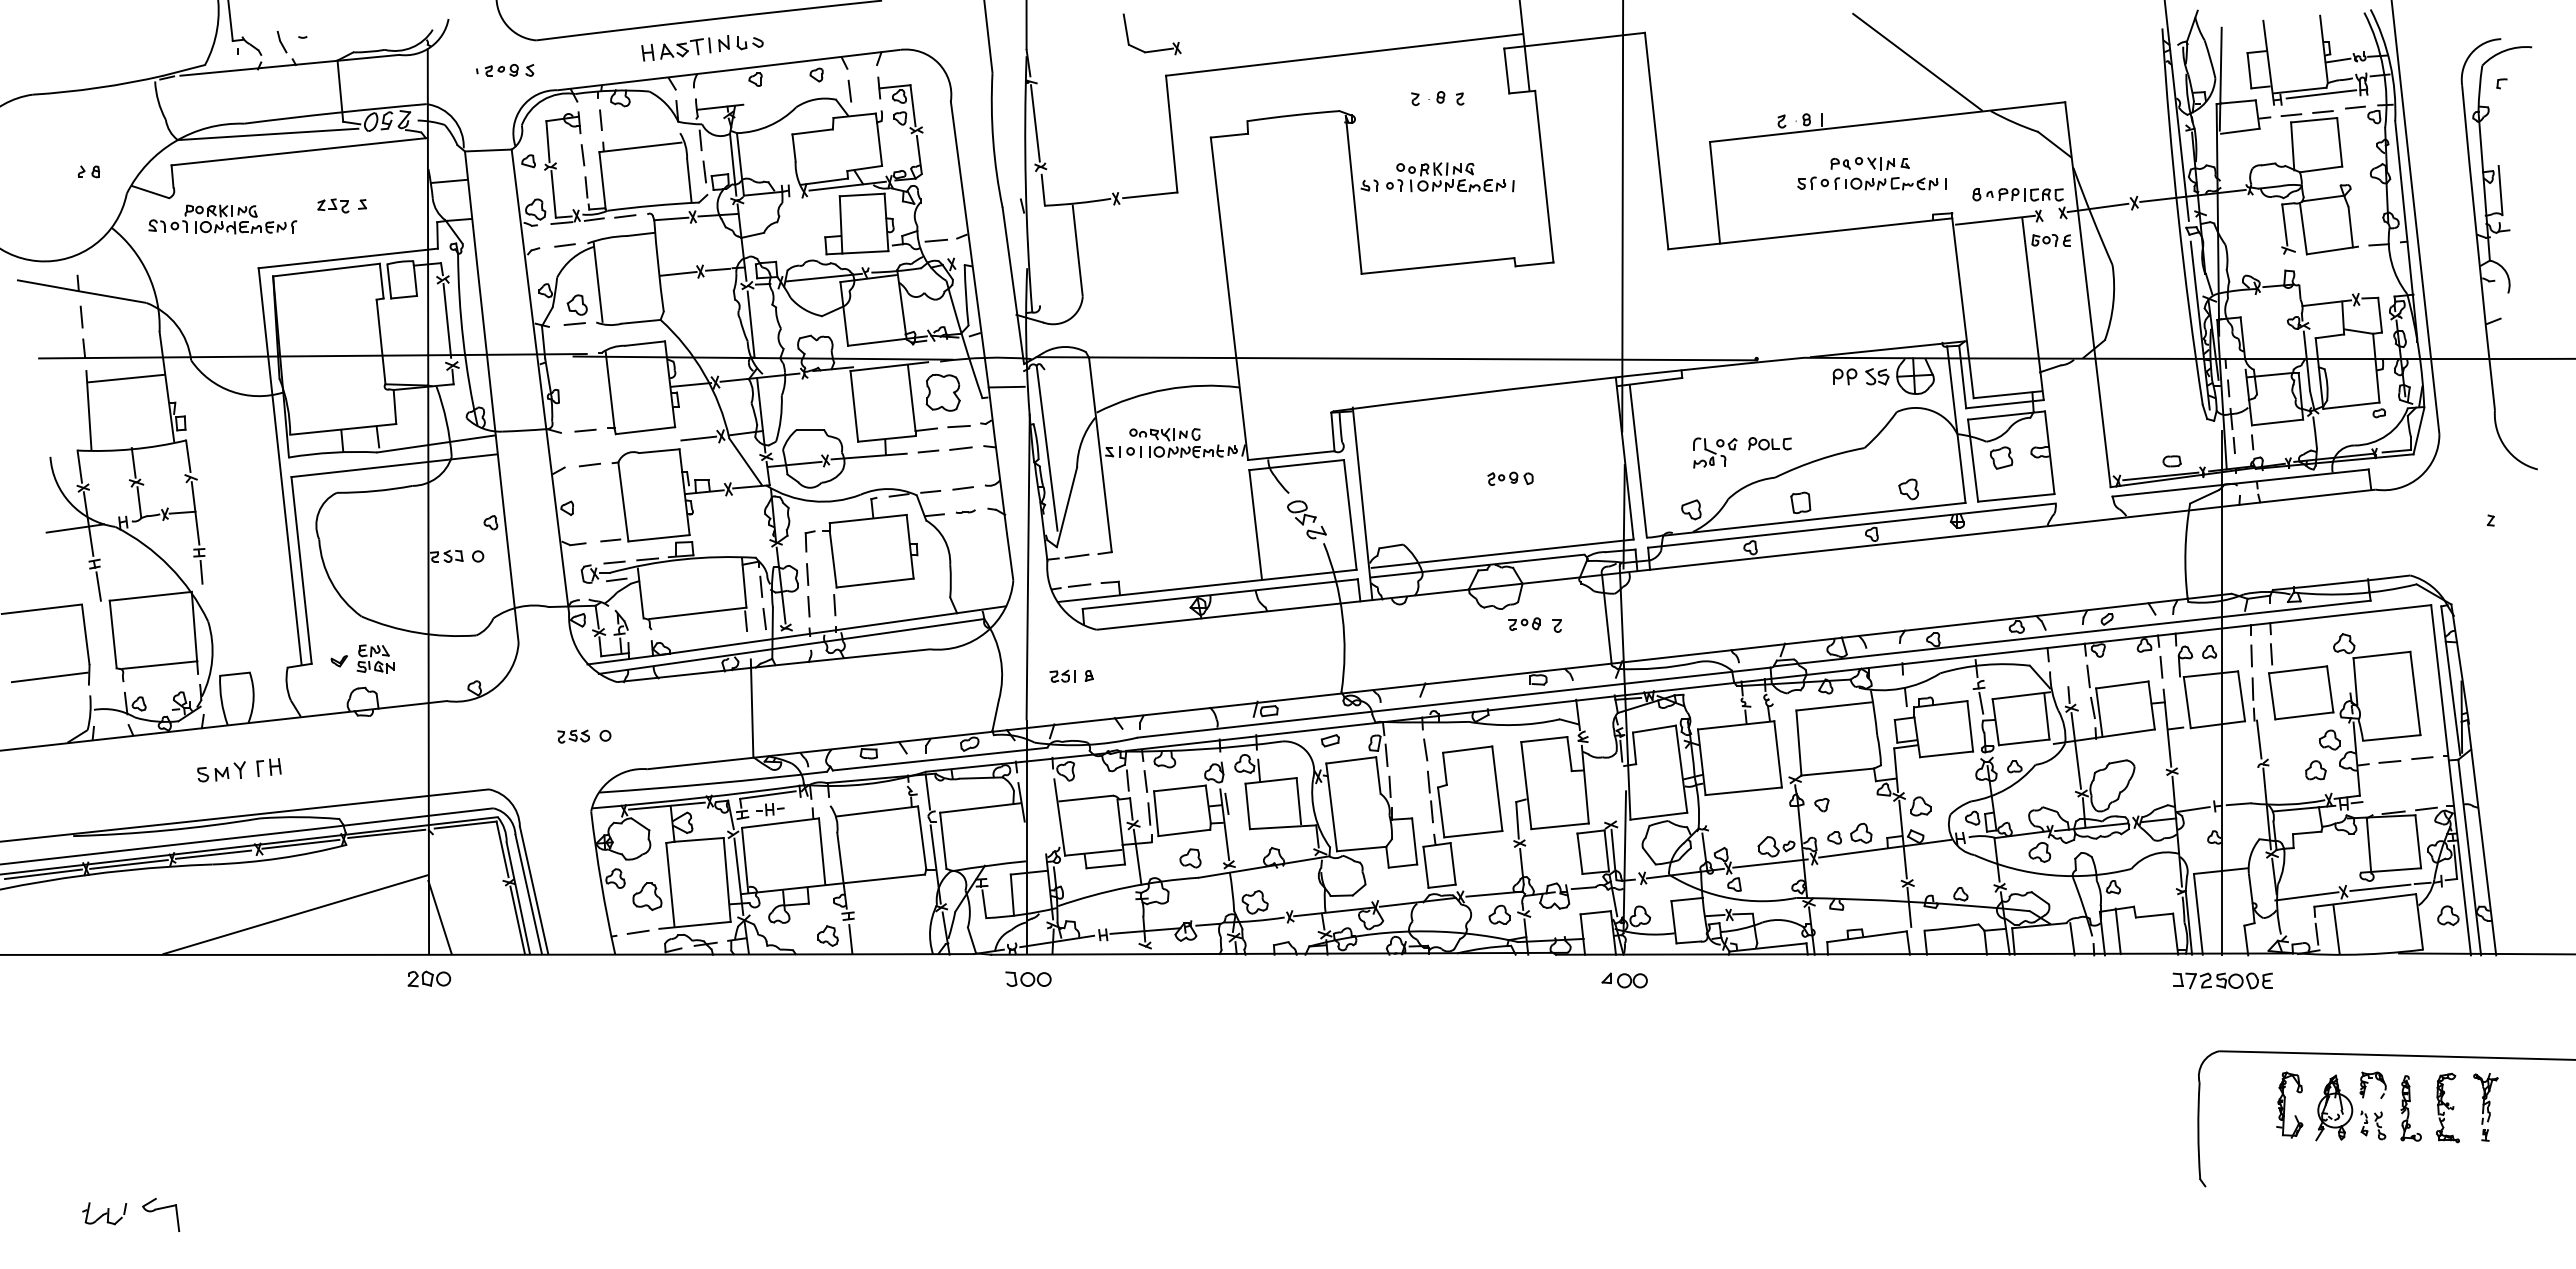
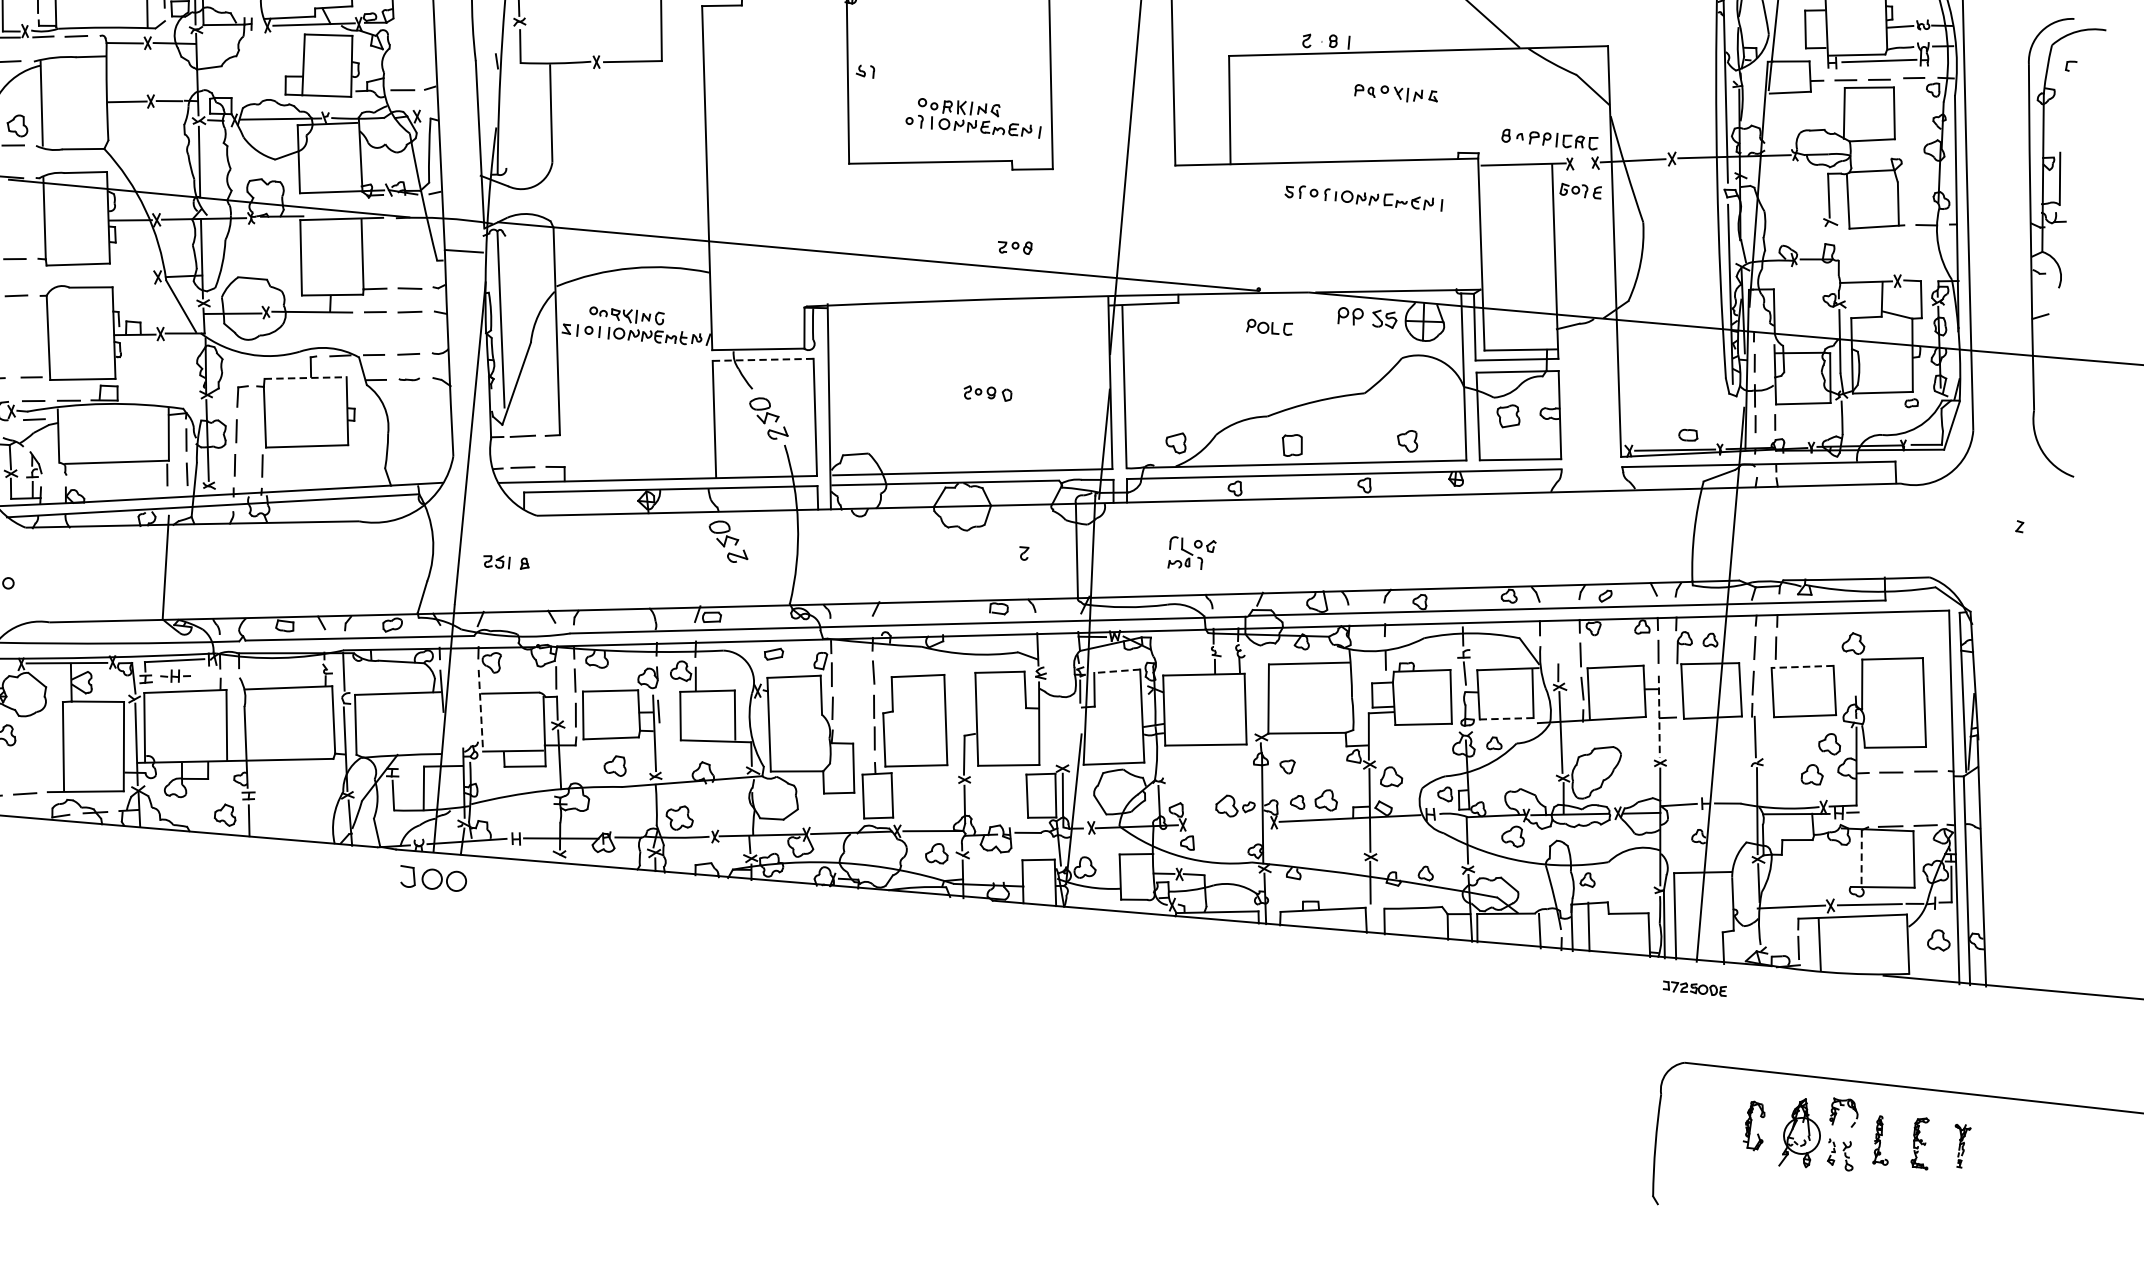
part: (1450, 177) -> (974, 117), moved
part: (1871, 183) -> (1363, 197), moved
part: (942, 392) -> (395, 251), removed
line: (698, 438) -> (133, 277), removed
part: (1769, 443) -> (1269, 327), moved
part: (1715, 452) -> (1192, 553), moved
line: (1296, 465) -> (762, 360), solid -> dashed
line: (868, 519) -> (305, 378), solid -> dashed
part: (1524, 623) -> (1015, 246), moved
part: (1278, 638) -> (728, 541), added
line: (2297, 669) -> (1802, 666), solid -> dashed
line: (2167, 728) -> (1659, 717), solid -> dashed
line: (1654, 729) -> (1117, 671), solid -> dashed
line: (2023, 742) -> (1505, 718), solid -> dashed
line: (1059, 817) -> (480, 710), solid -> dashed
line: (2369, 845) -> (1862, 858), solid -> dashed
line: (1770, 863) -> (1227, 823), removed
part: (647, 896) -> (38, 756), removed
part: (1028, 978) -> (433, 878), size x1.4
part: (1624, 980) -> (1062, 934), removed
part: (2222, 980) -> (1694, 988), size x0.6
part: (2289, 1104) -> (1754, 1125), size x0.7
part: (2485, 1107) -> (1961, 1146), size x0.6
part: (2410, 1108) -> (1881, 1140), size x0.7
part: (2447, 1108) -> (1920, 1143), size x0.7

